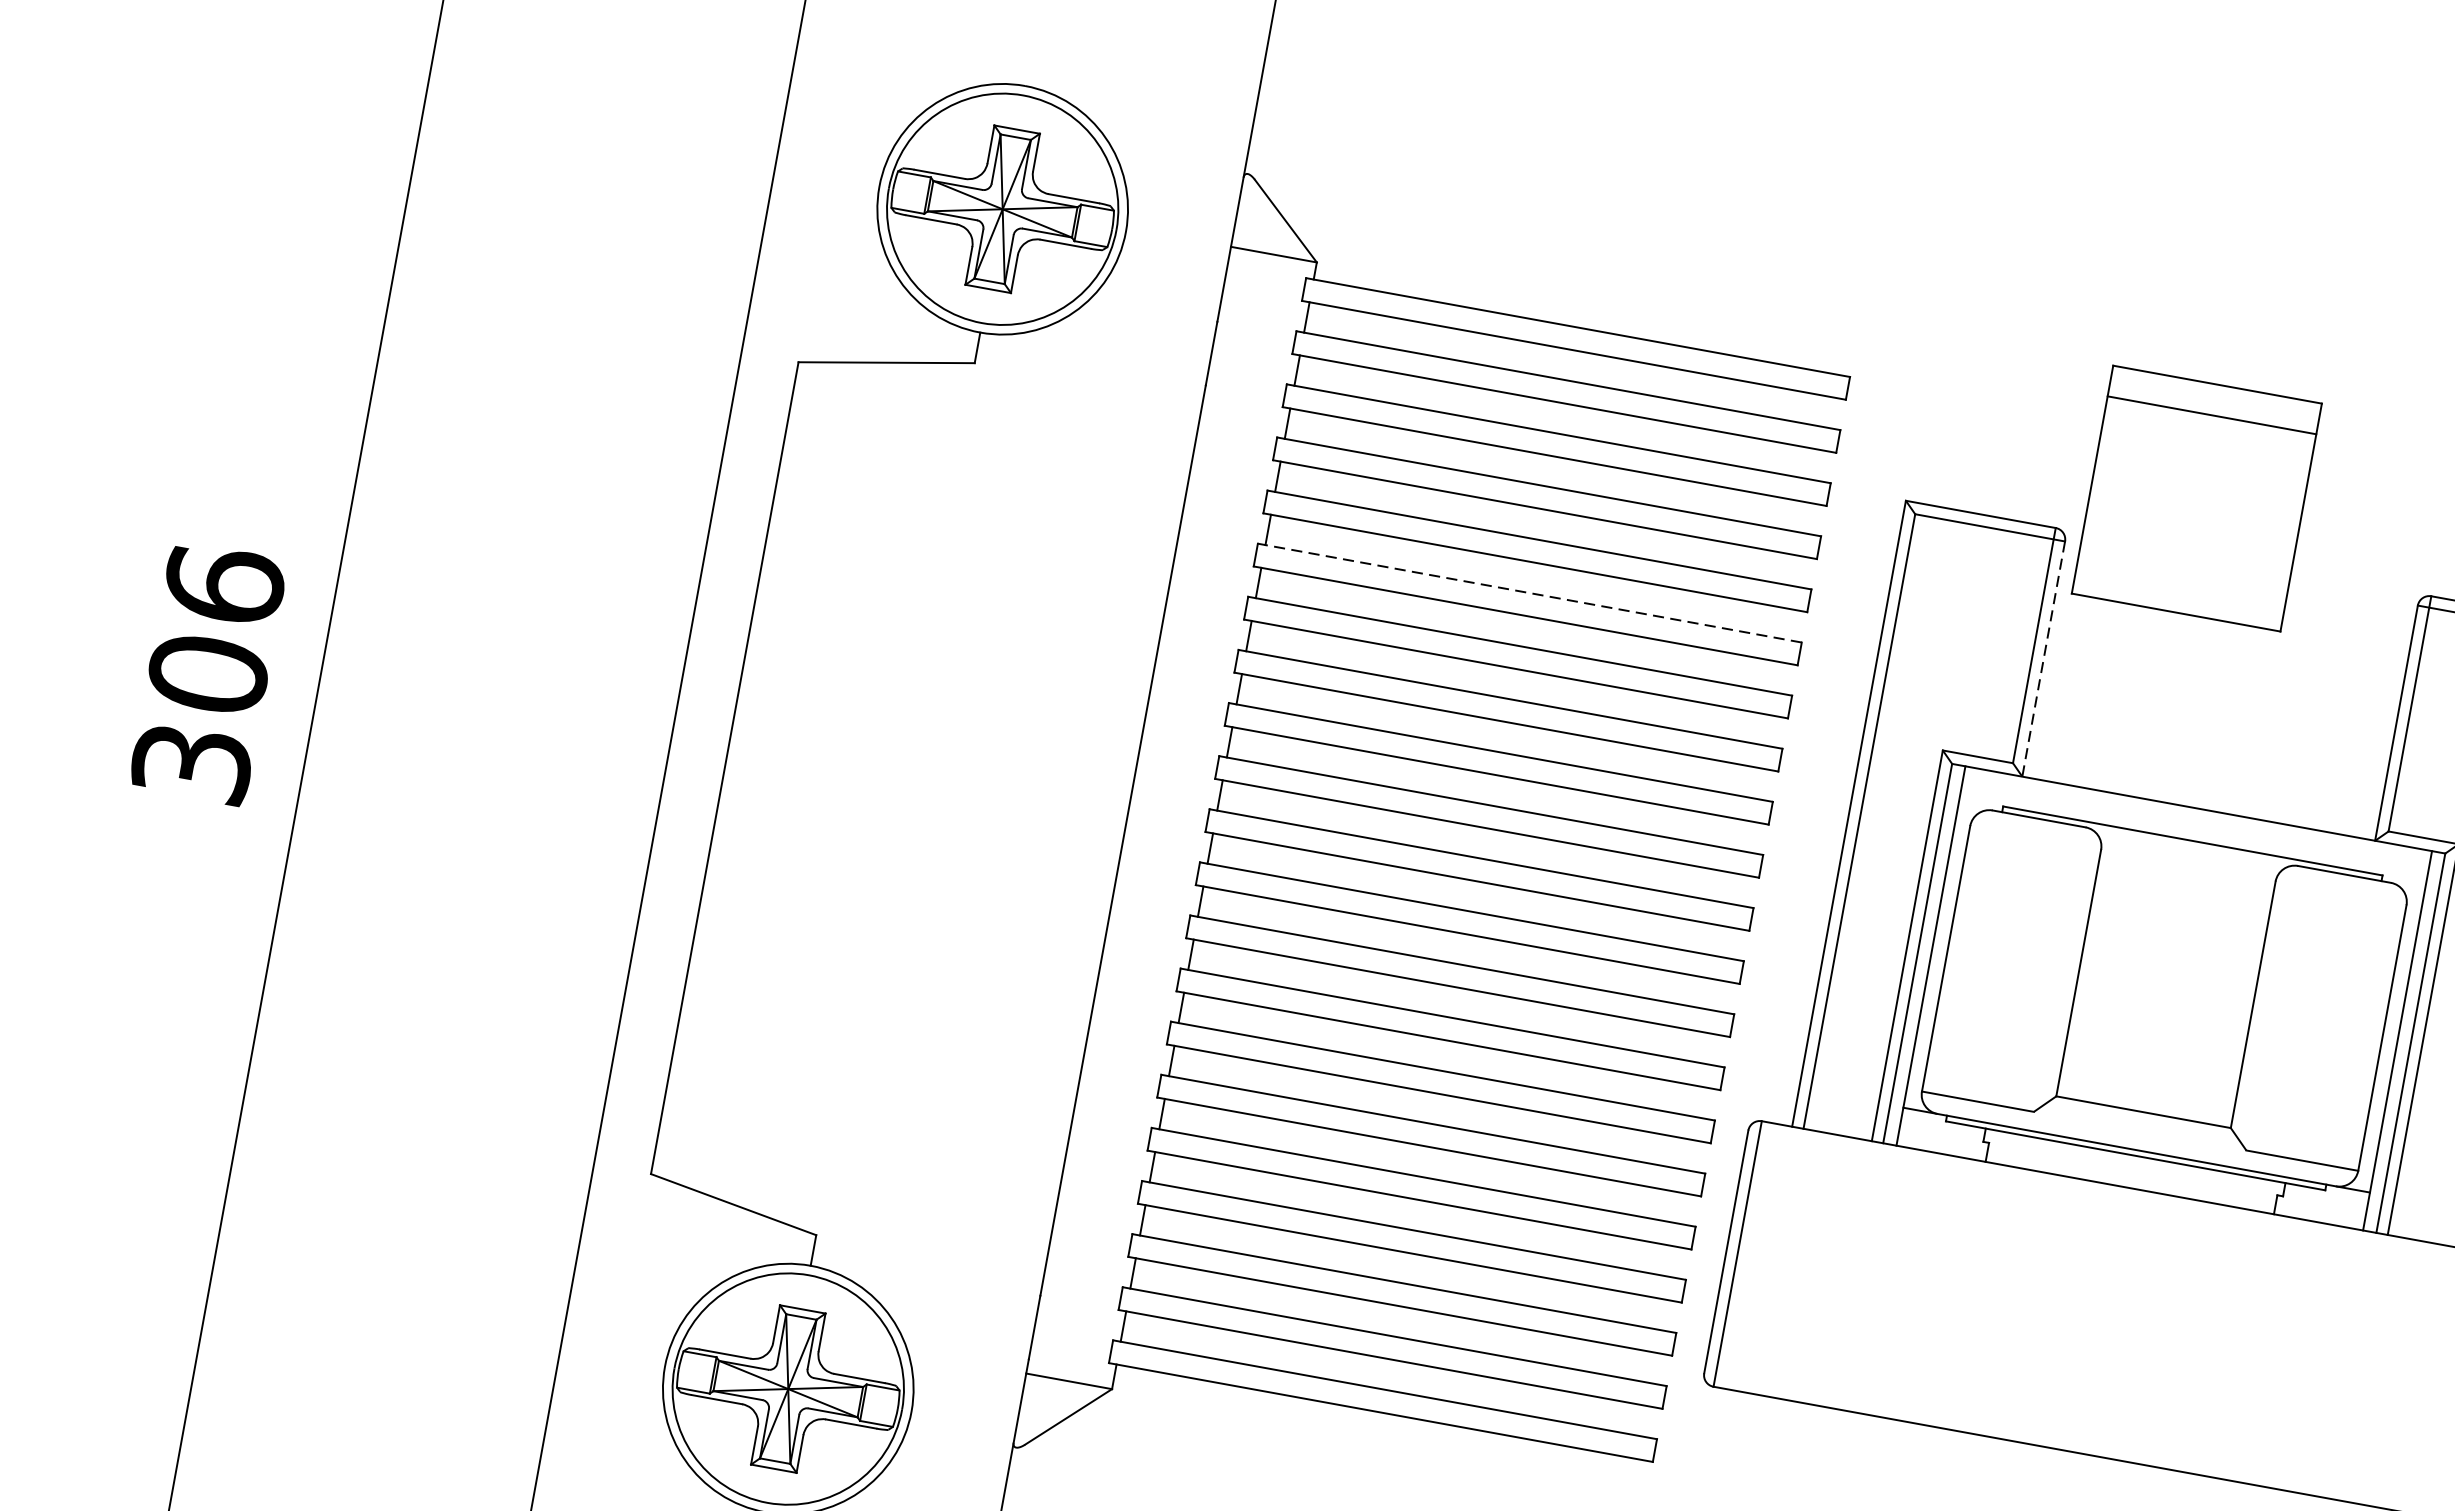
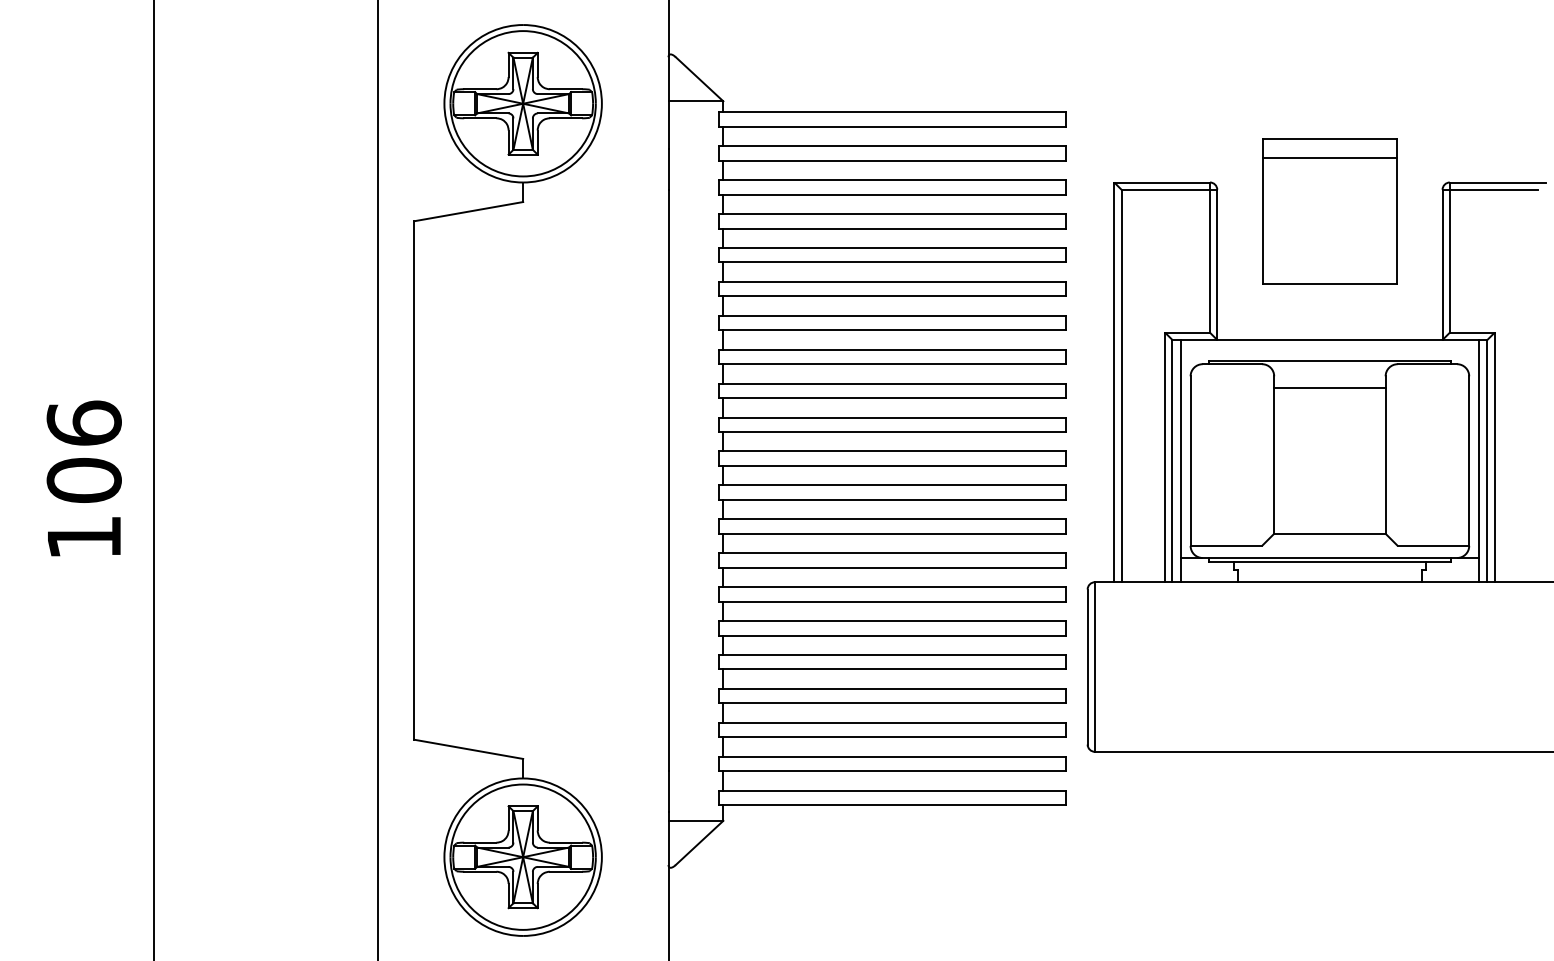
part: (2196, 498) -> (1329, 211), moved
line: (1530, 592) -> (892, 281), dashed -> solid
line: (2043, 660) -> (1217, 265), dashed -> solid
text: (190, 763) -> (83, 537), 306 -> 106
line: (2184, 884) -> (1329, 388), added

